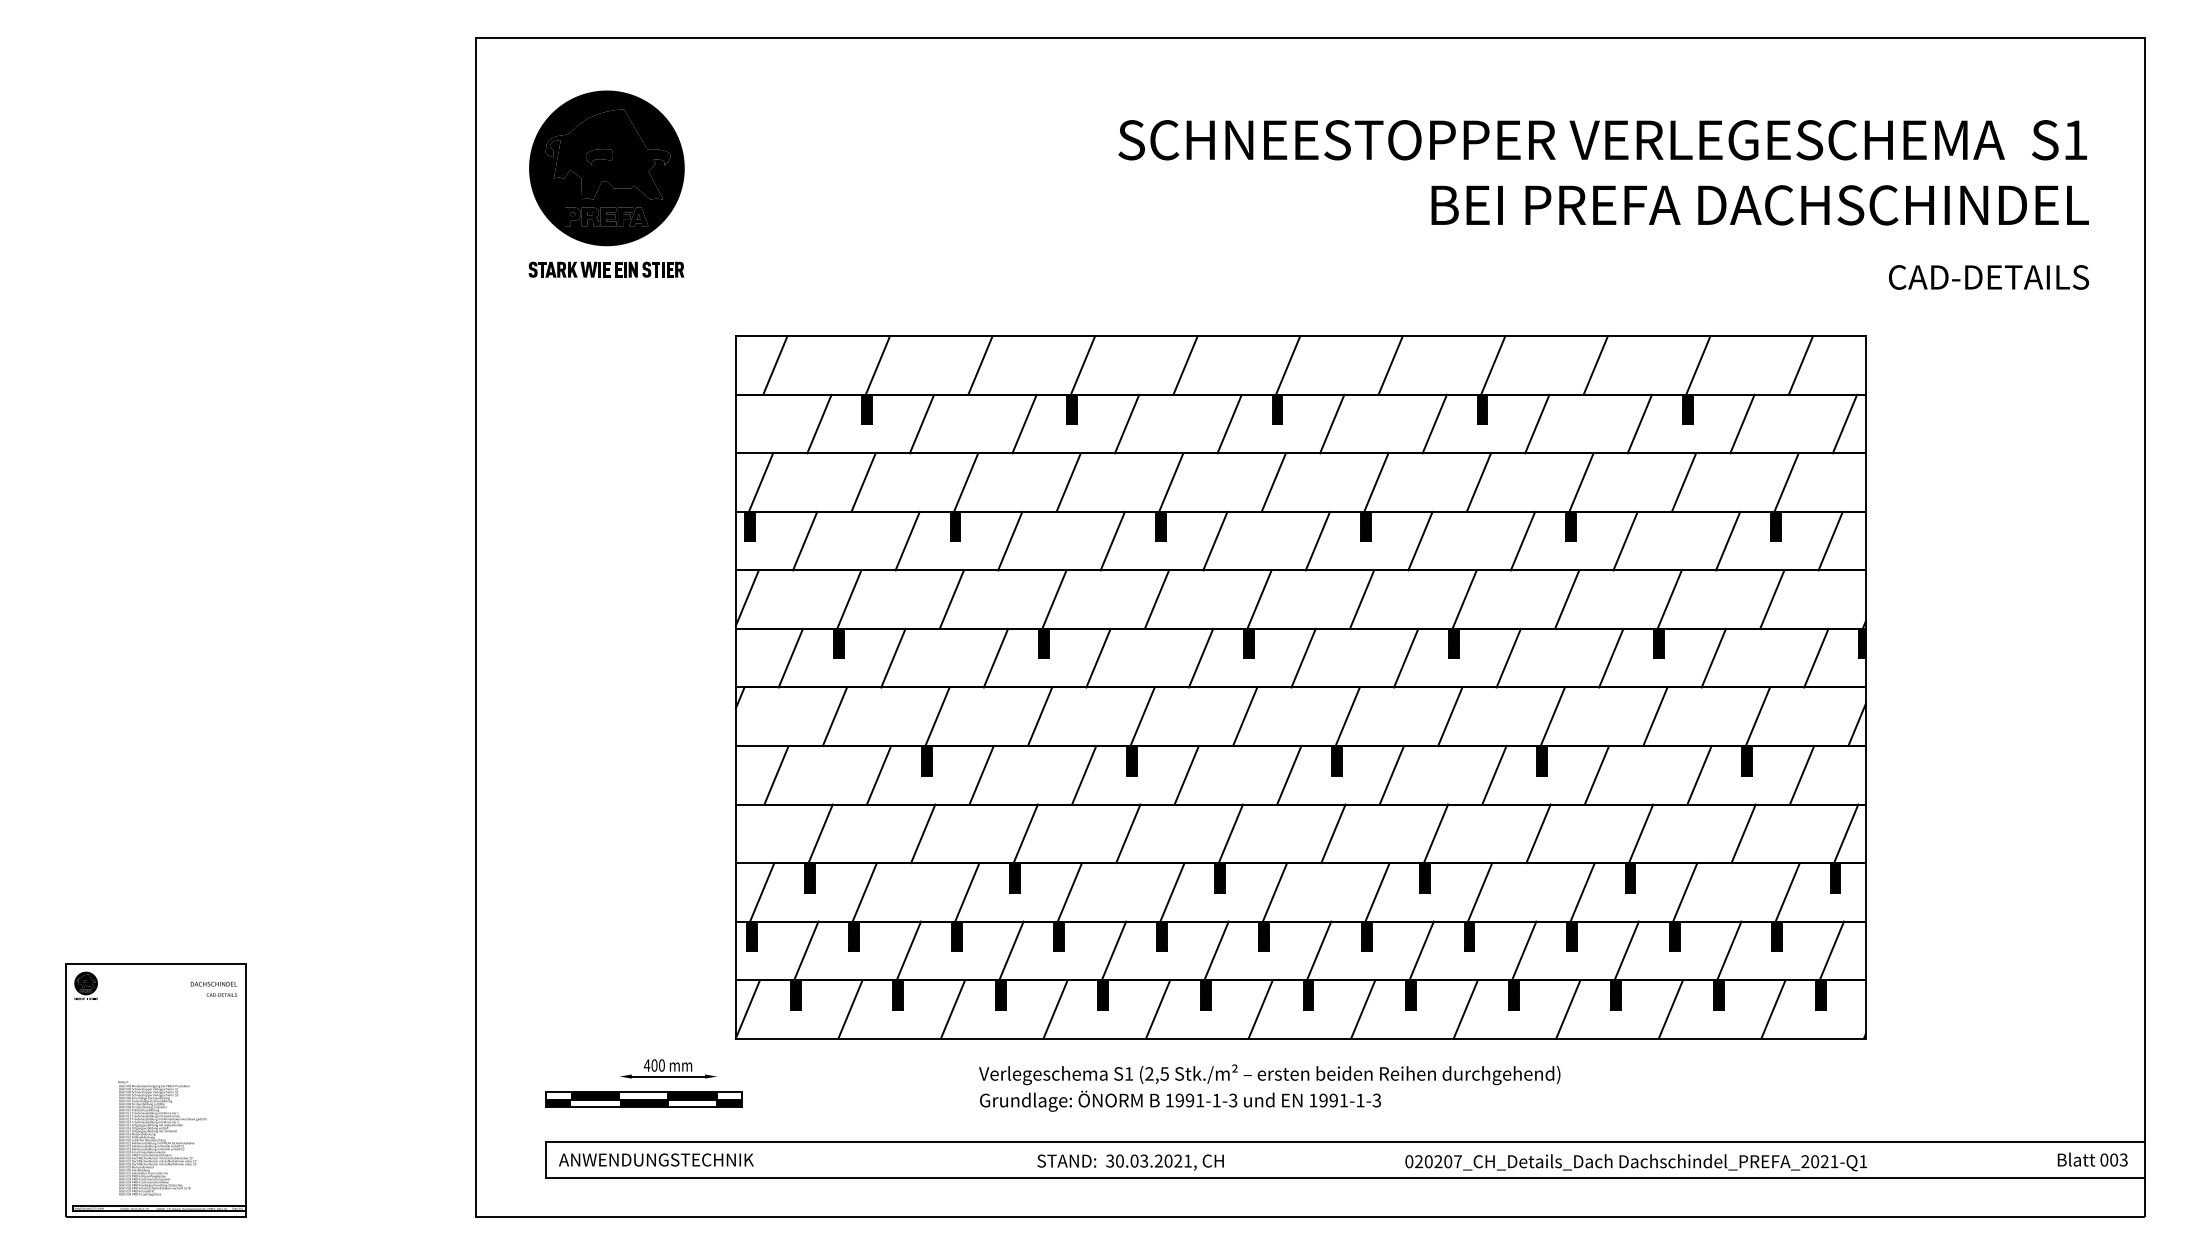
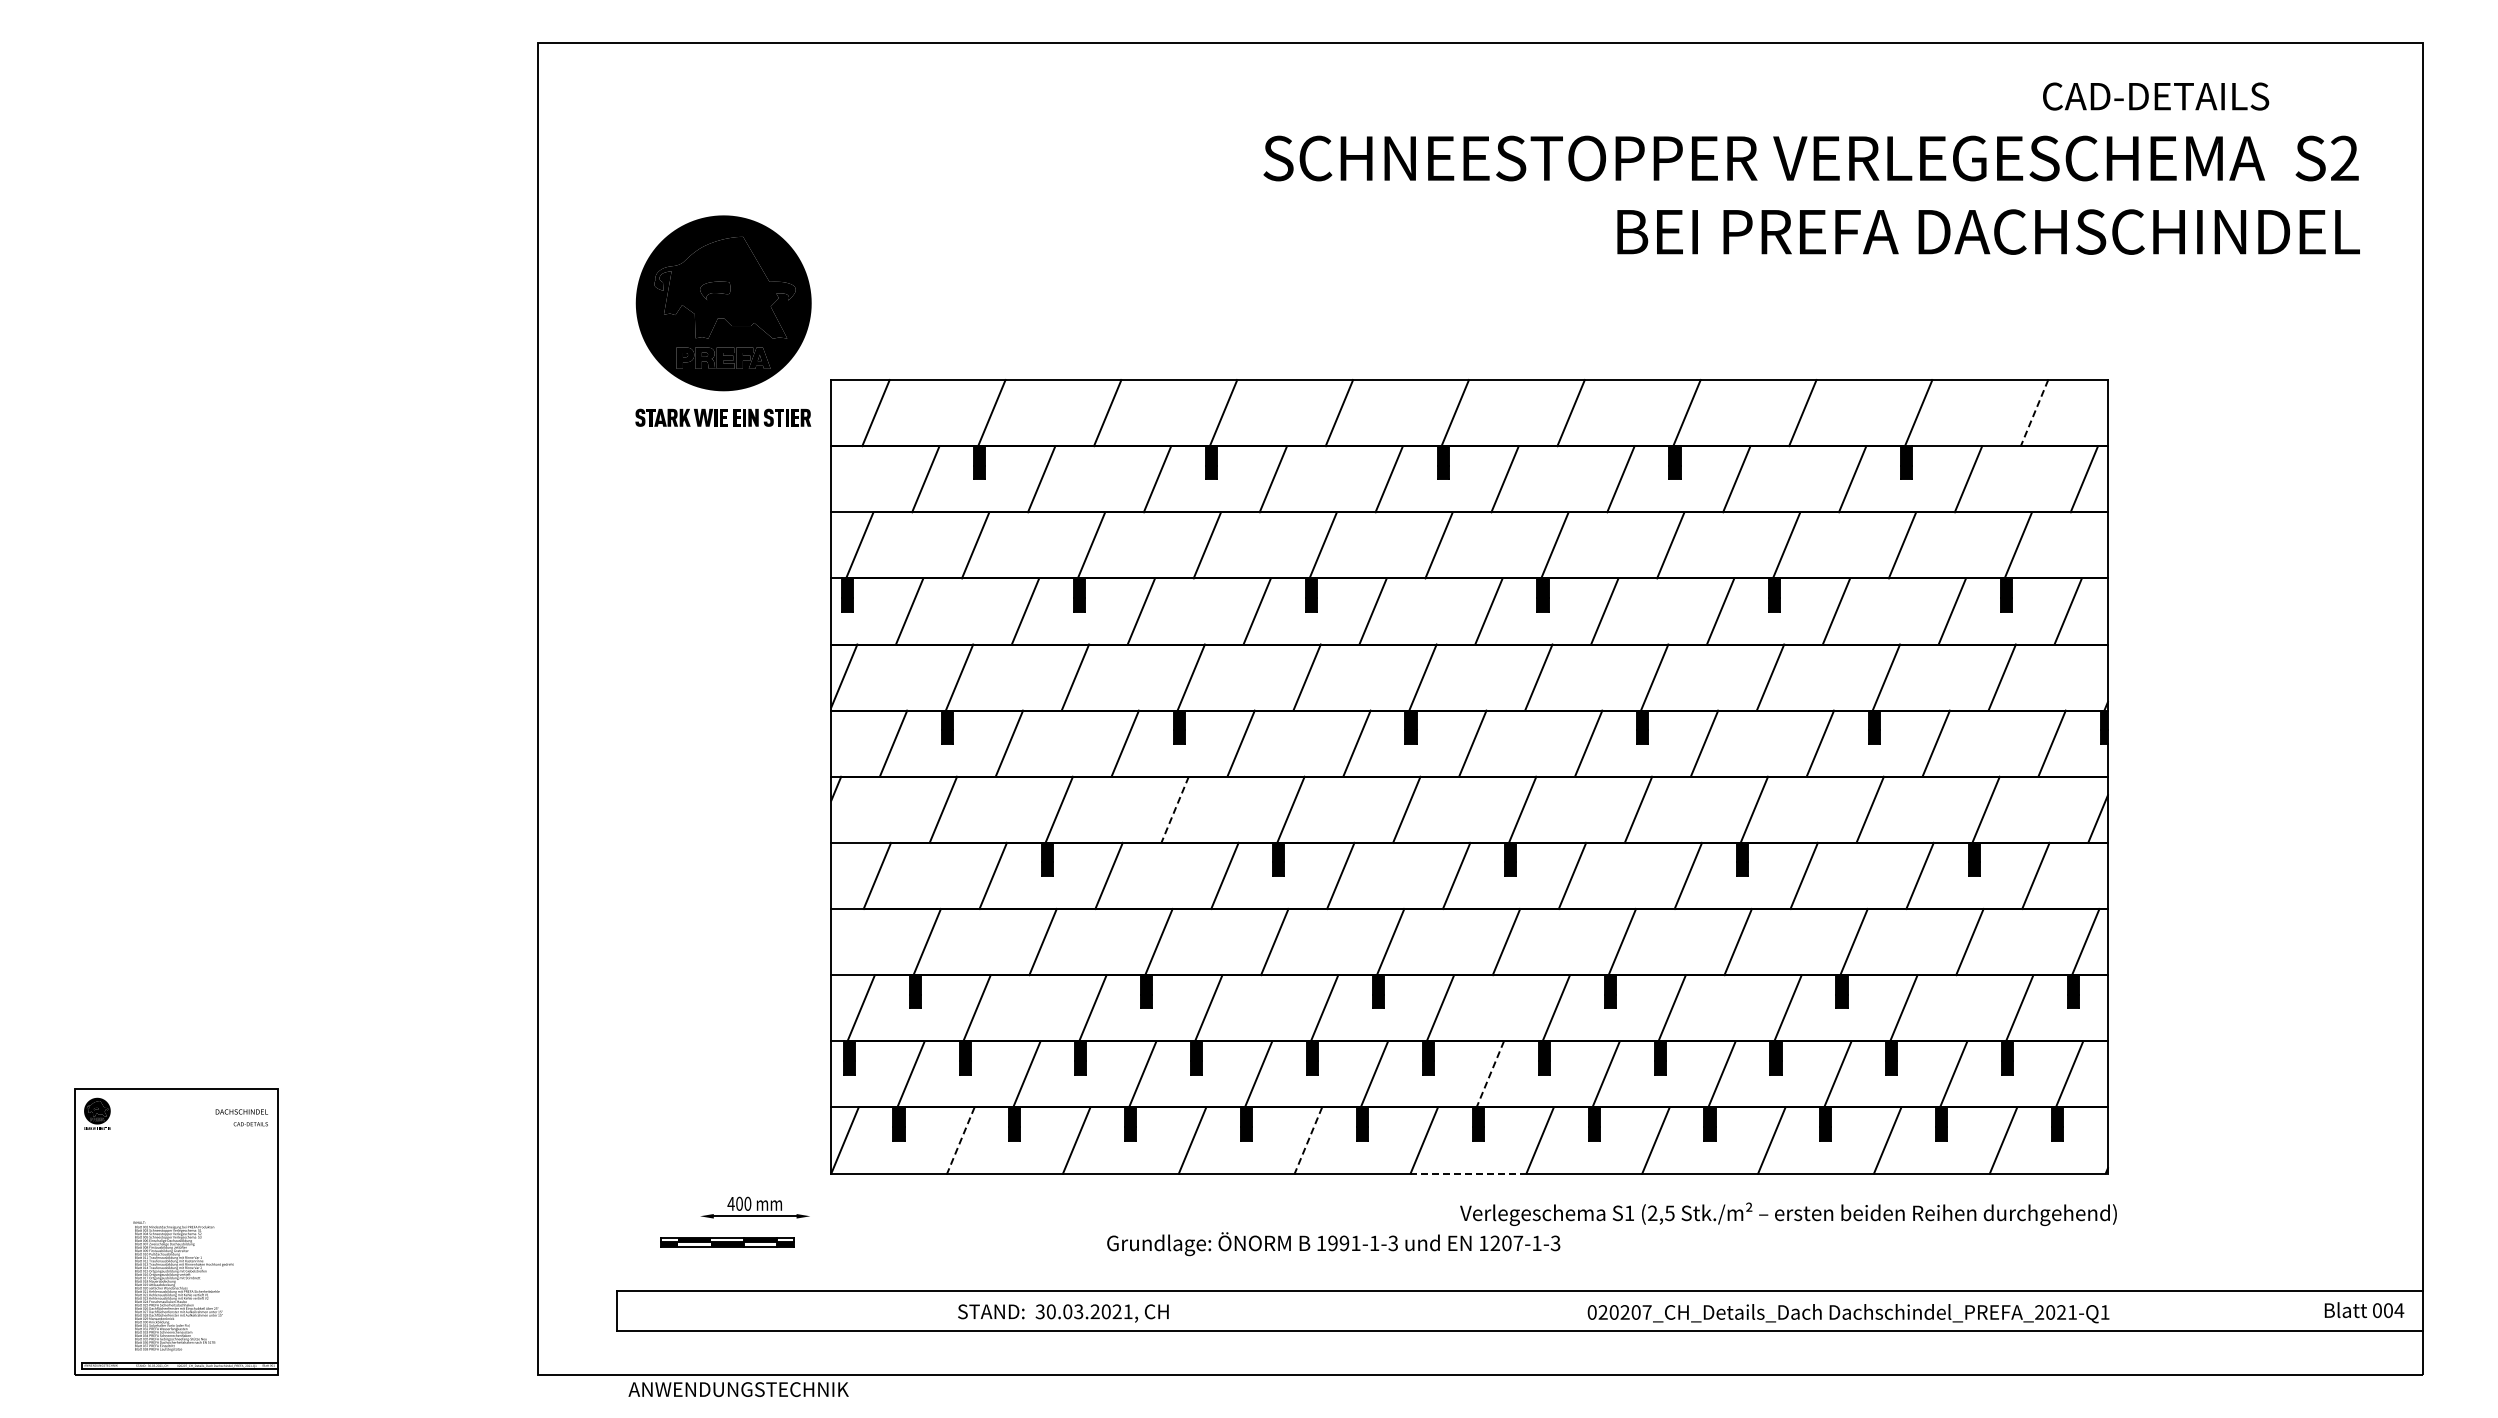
text: (2075, 139) -> (2344, 157), S1 -> S2
part: (606, 183) -> (723, 320), moved
text: (1989, 277) -> (2156, 96), moved
line: (1800, 365) -> (2034, 413), solid -> dashed
line: (1040, 716) -> (1175, 809), solid -> dashed
line: (1319, 951) -> (1490, 1074), solid -> dashed
line: (850, 1009) -> (960, 1140), solid -> dashed
line: (1158, 1009) -> (1308, 1140), solid -> dashed
line: (1299, 1038) -> (1468, 1173), solid -> dashed
text: (1269, 1074) -> (1788, 1213), moved
part: (643, 1099) -> (727, 1242), size x0.6
text: (1333, 1100) -> (1506, 1243), 1991-1-3 -> 1207-1-3
text: (656, 1159) -> (738, 1389), moved
text: (2123, 1159) -> (2399, 1310), 003 -> 004
text: (1130, 1162) -> (1063, 1313), moved

